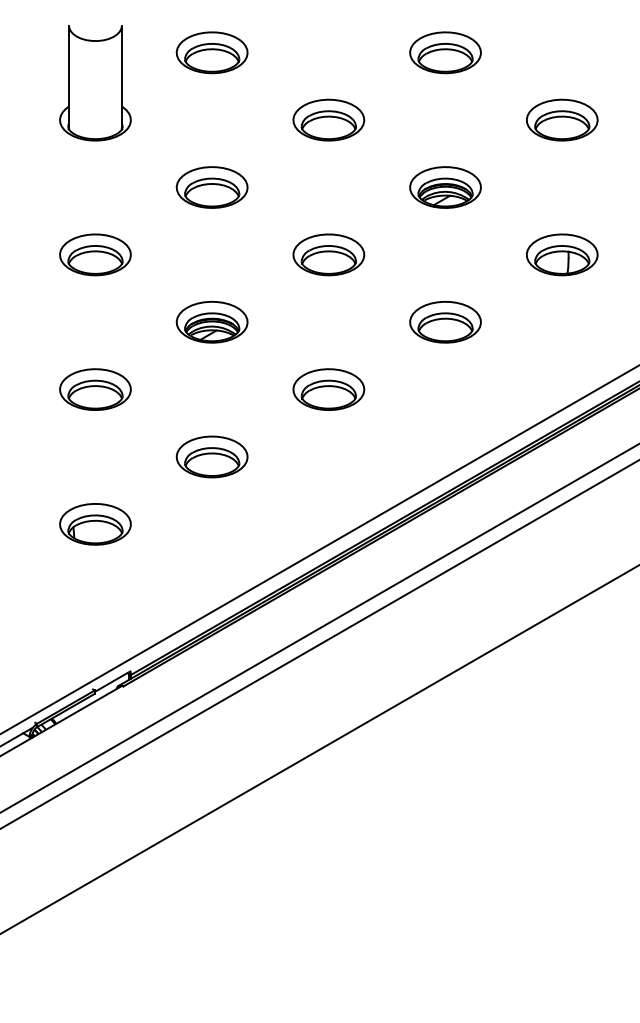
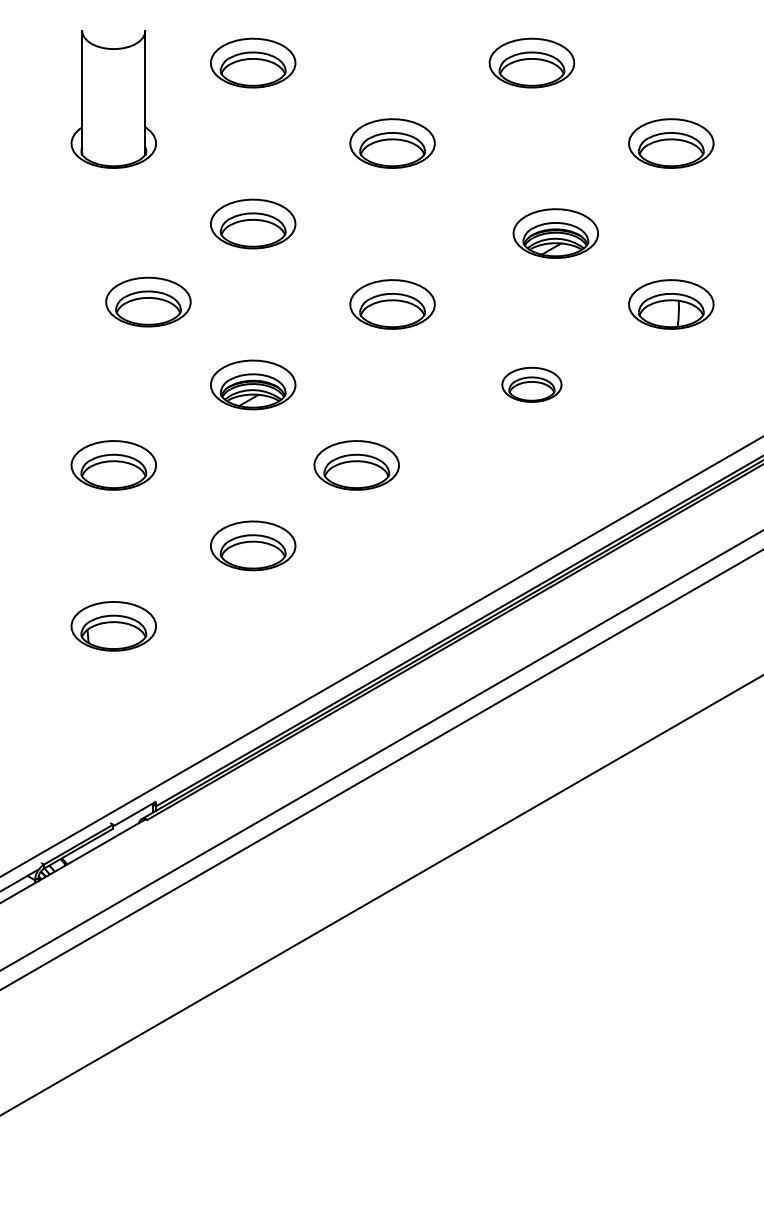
part: (445, 187) -> (555, 233), moved
part: (95, 254) -> (148, 301), moved
part: (445, 321) -> (531, 384), size x0.7
part: (328, 389) -> (356, 465), moved

